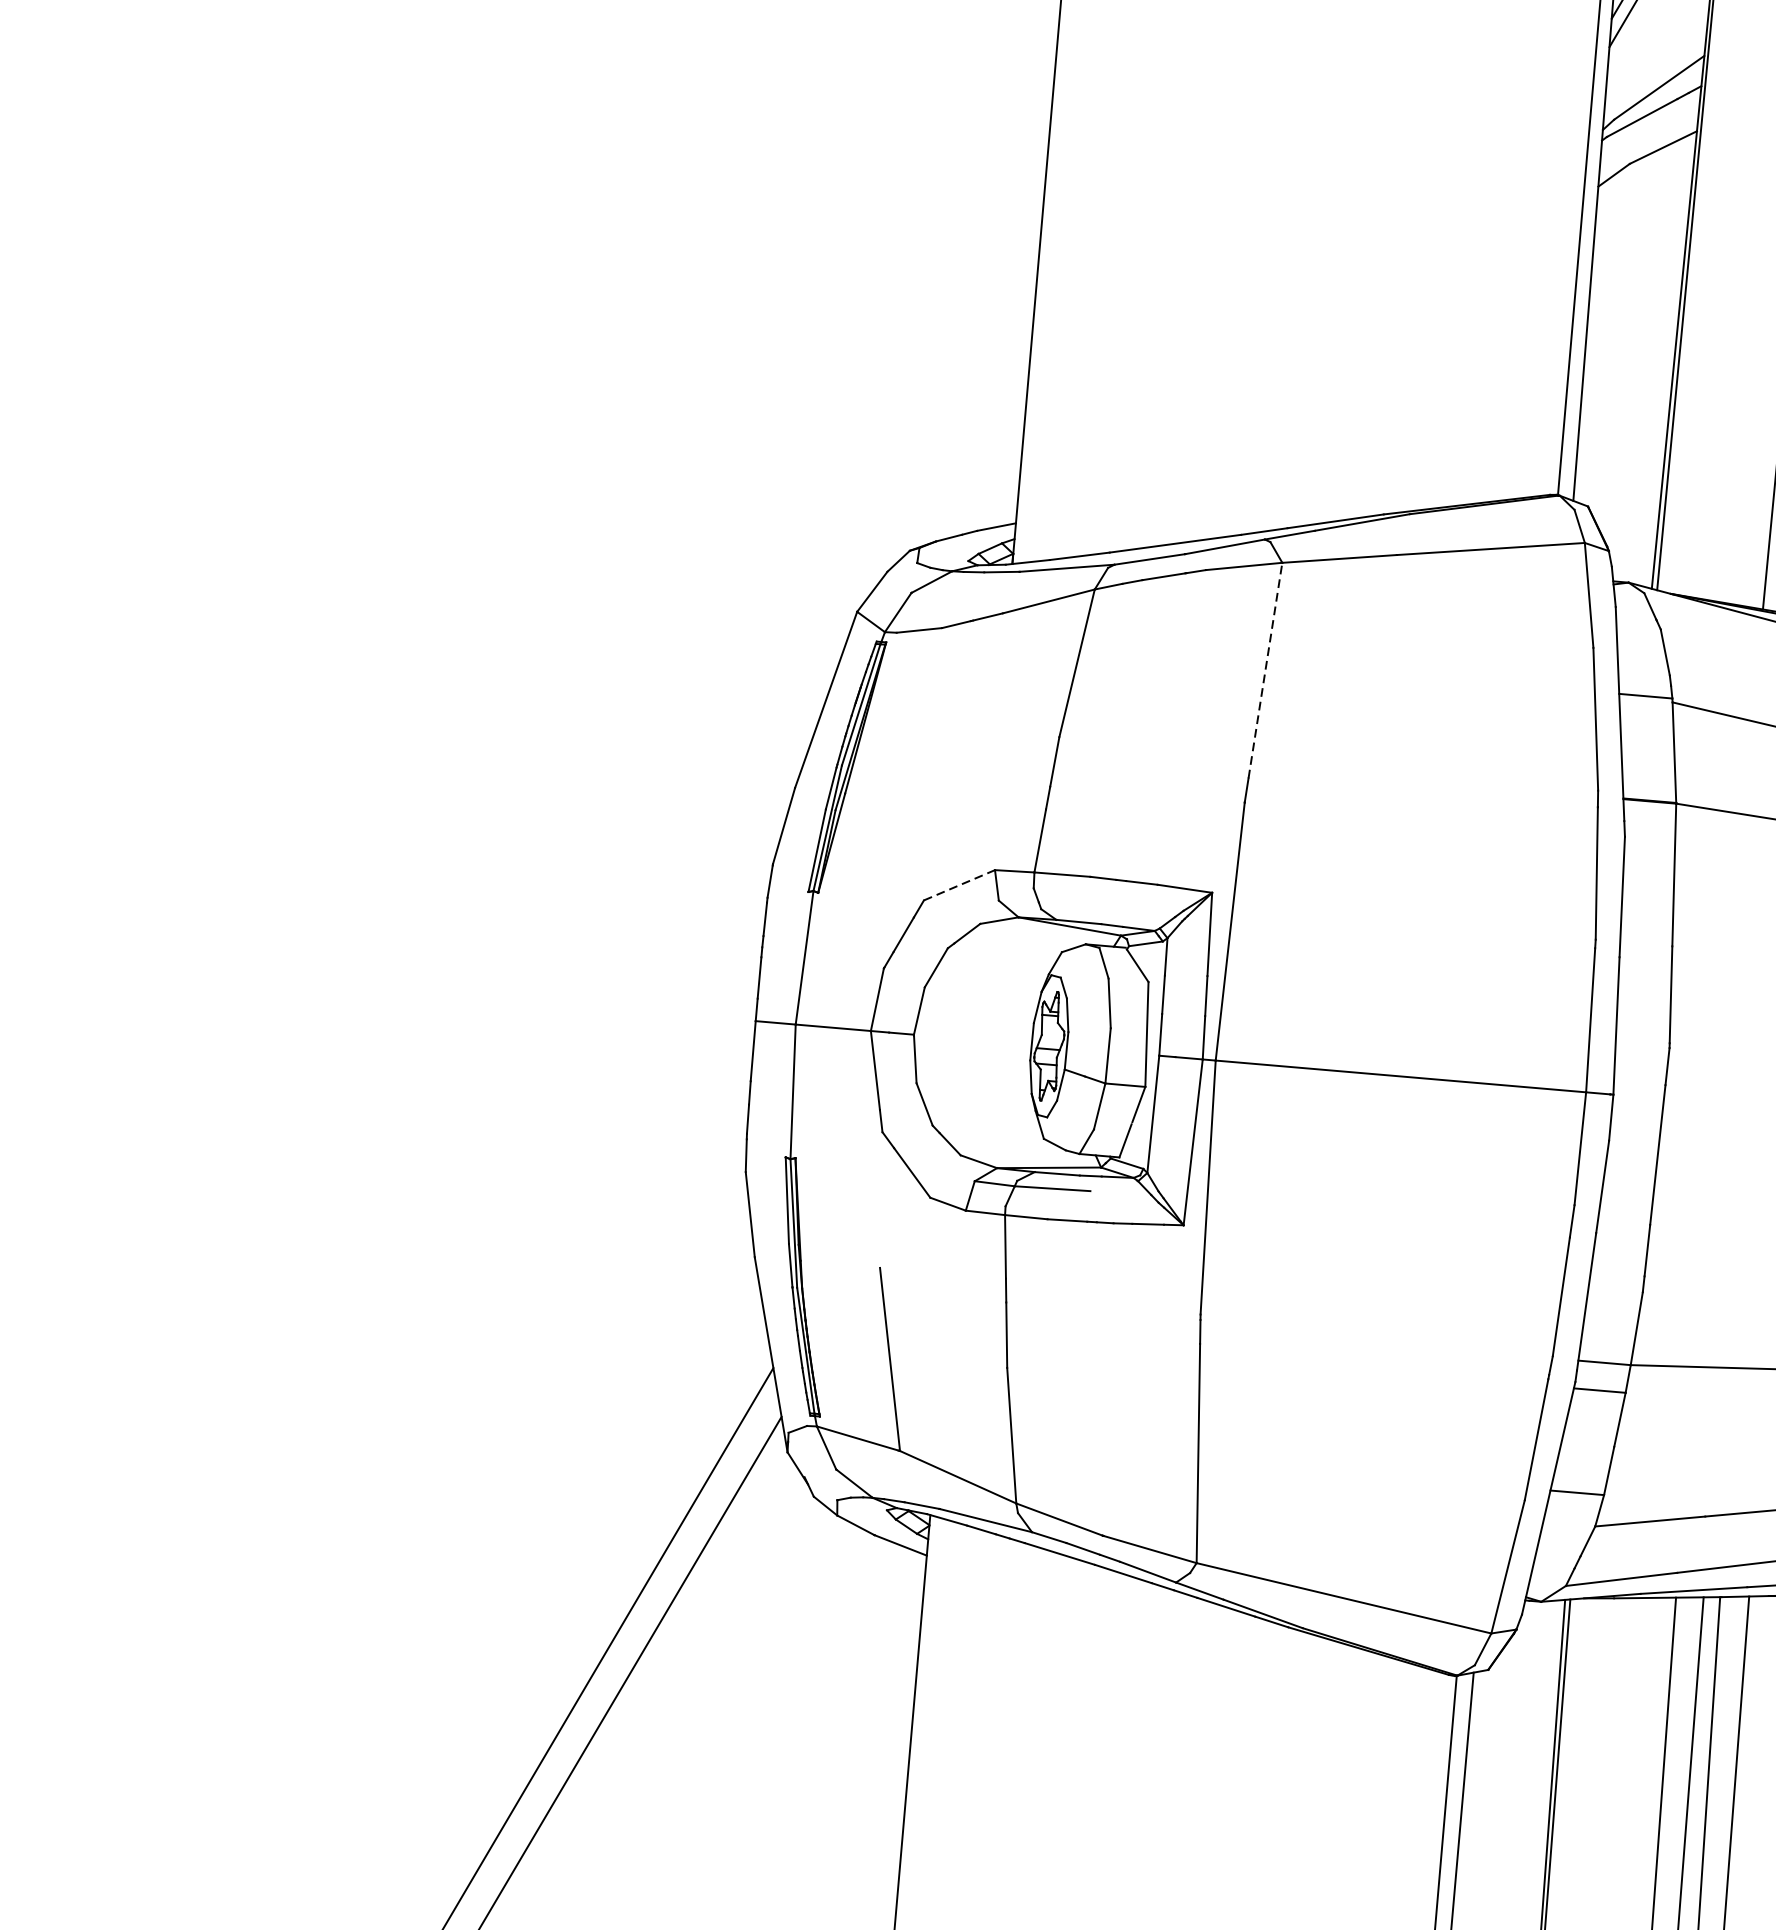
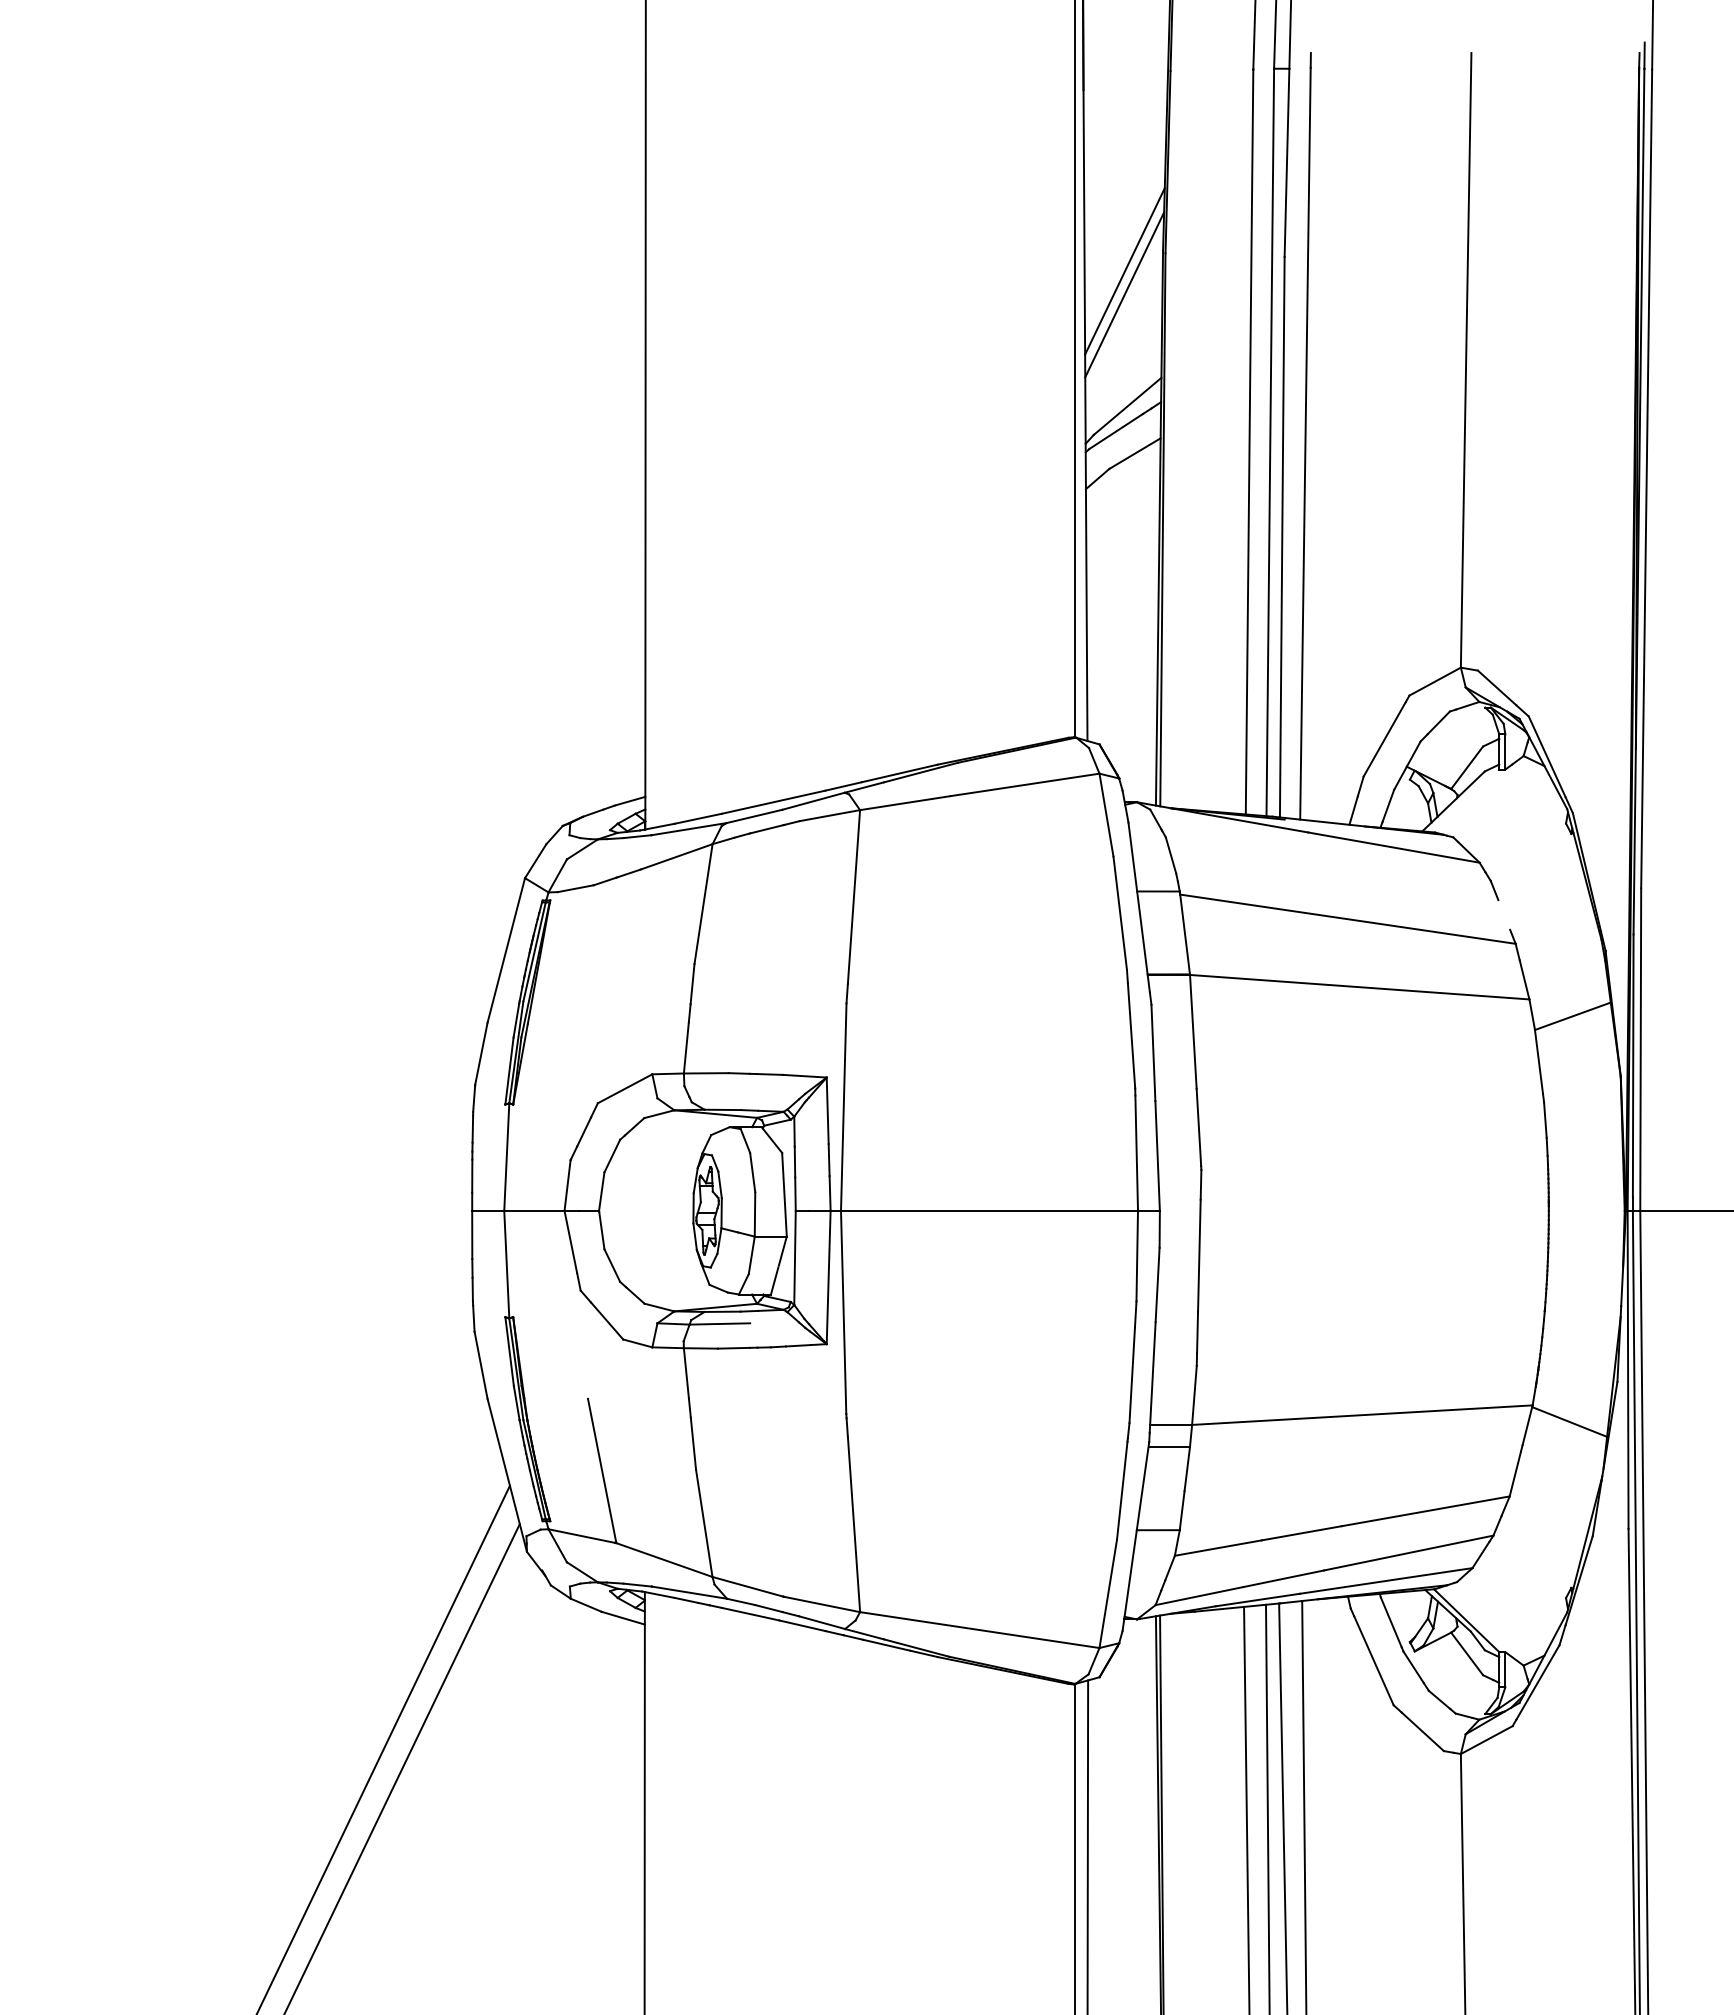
line: (1266, 669) -> (854, 896), dashed -> solid
line: (960, 884) -> (625, 1088), dashed -> solid

